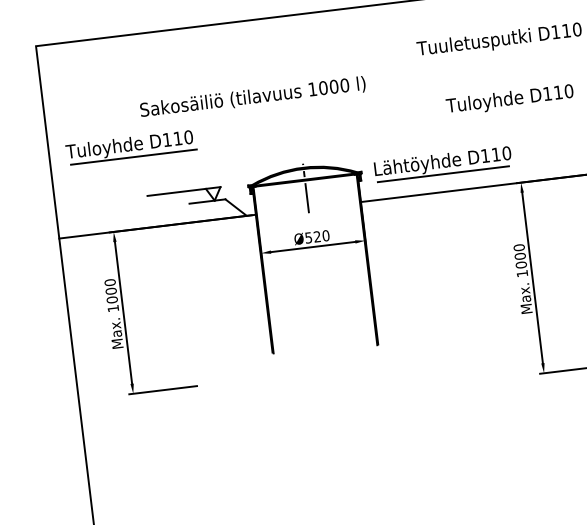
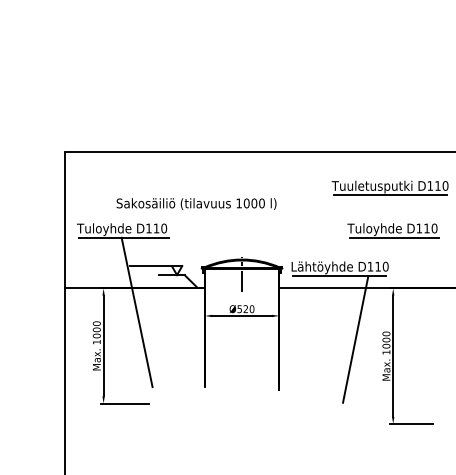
line: (501, 52) -> (390, 195), added
text: (252, 96) -> (196, 203), moved
line: (514, 110) -> (394, 237), added
line: (476, 259) -> (355, 338), added
line: (164, 260) -> (136, 312), added

